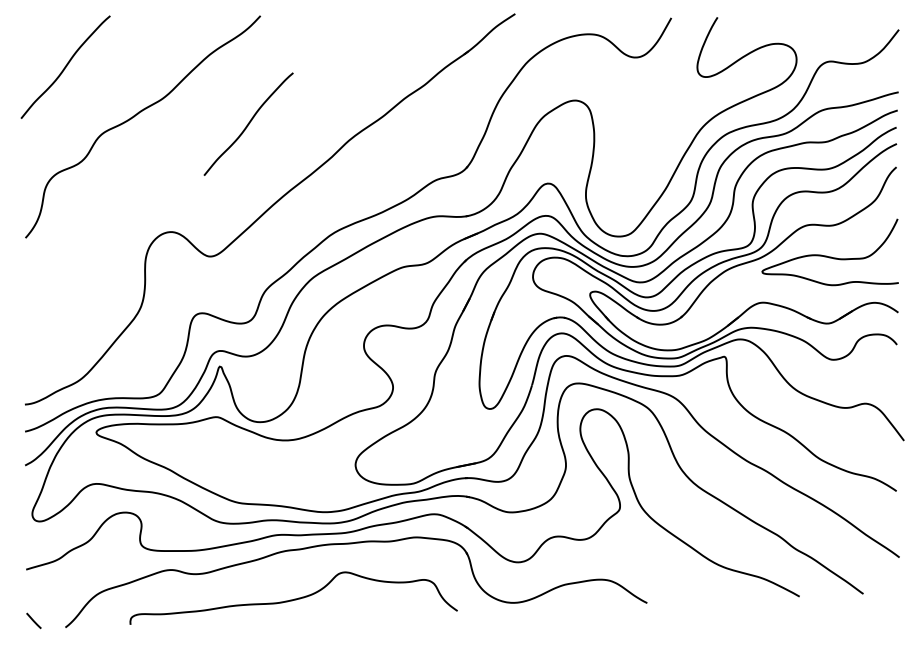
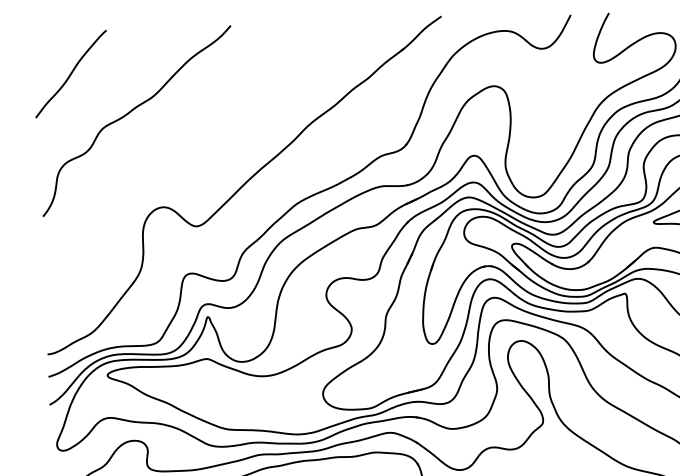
curve: (248, 123) -> (224, 115), removed

